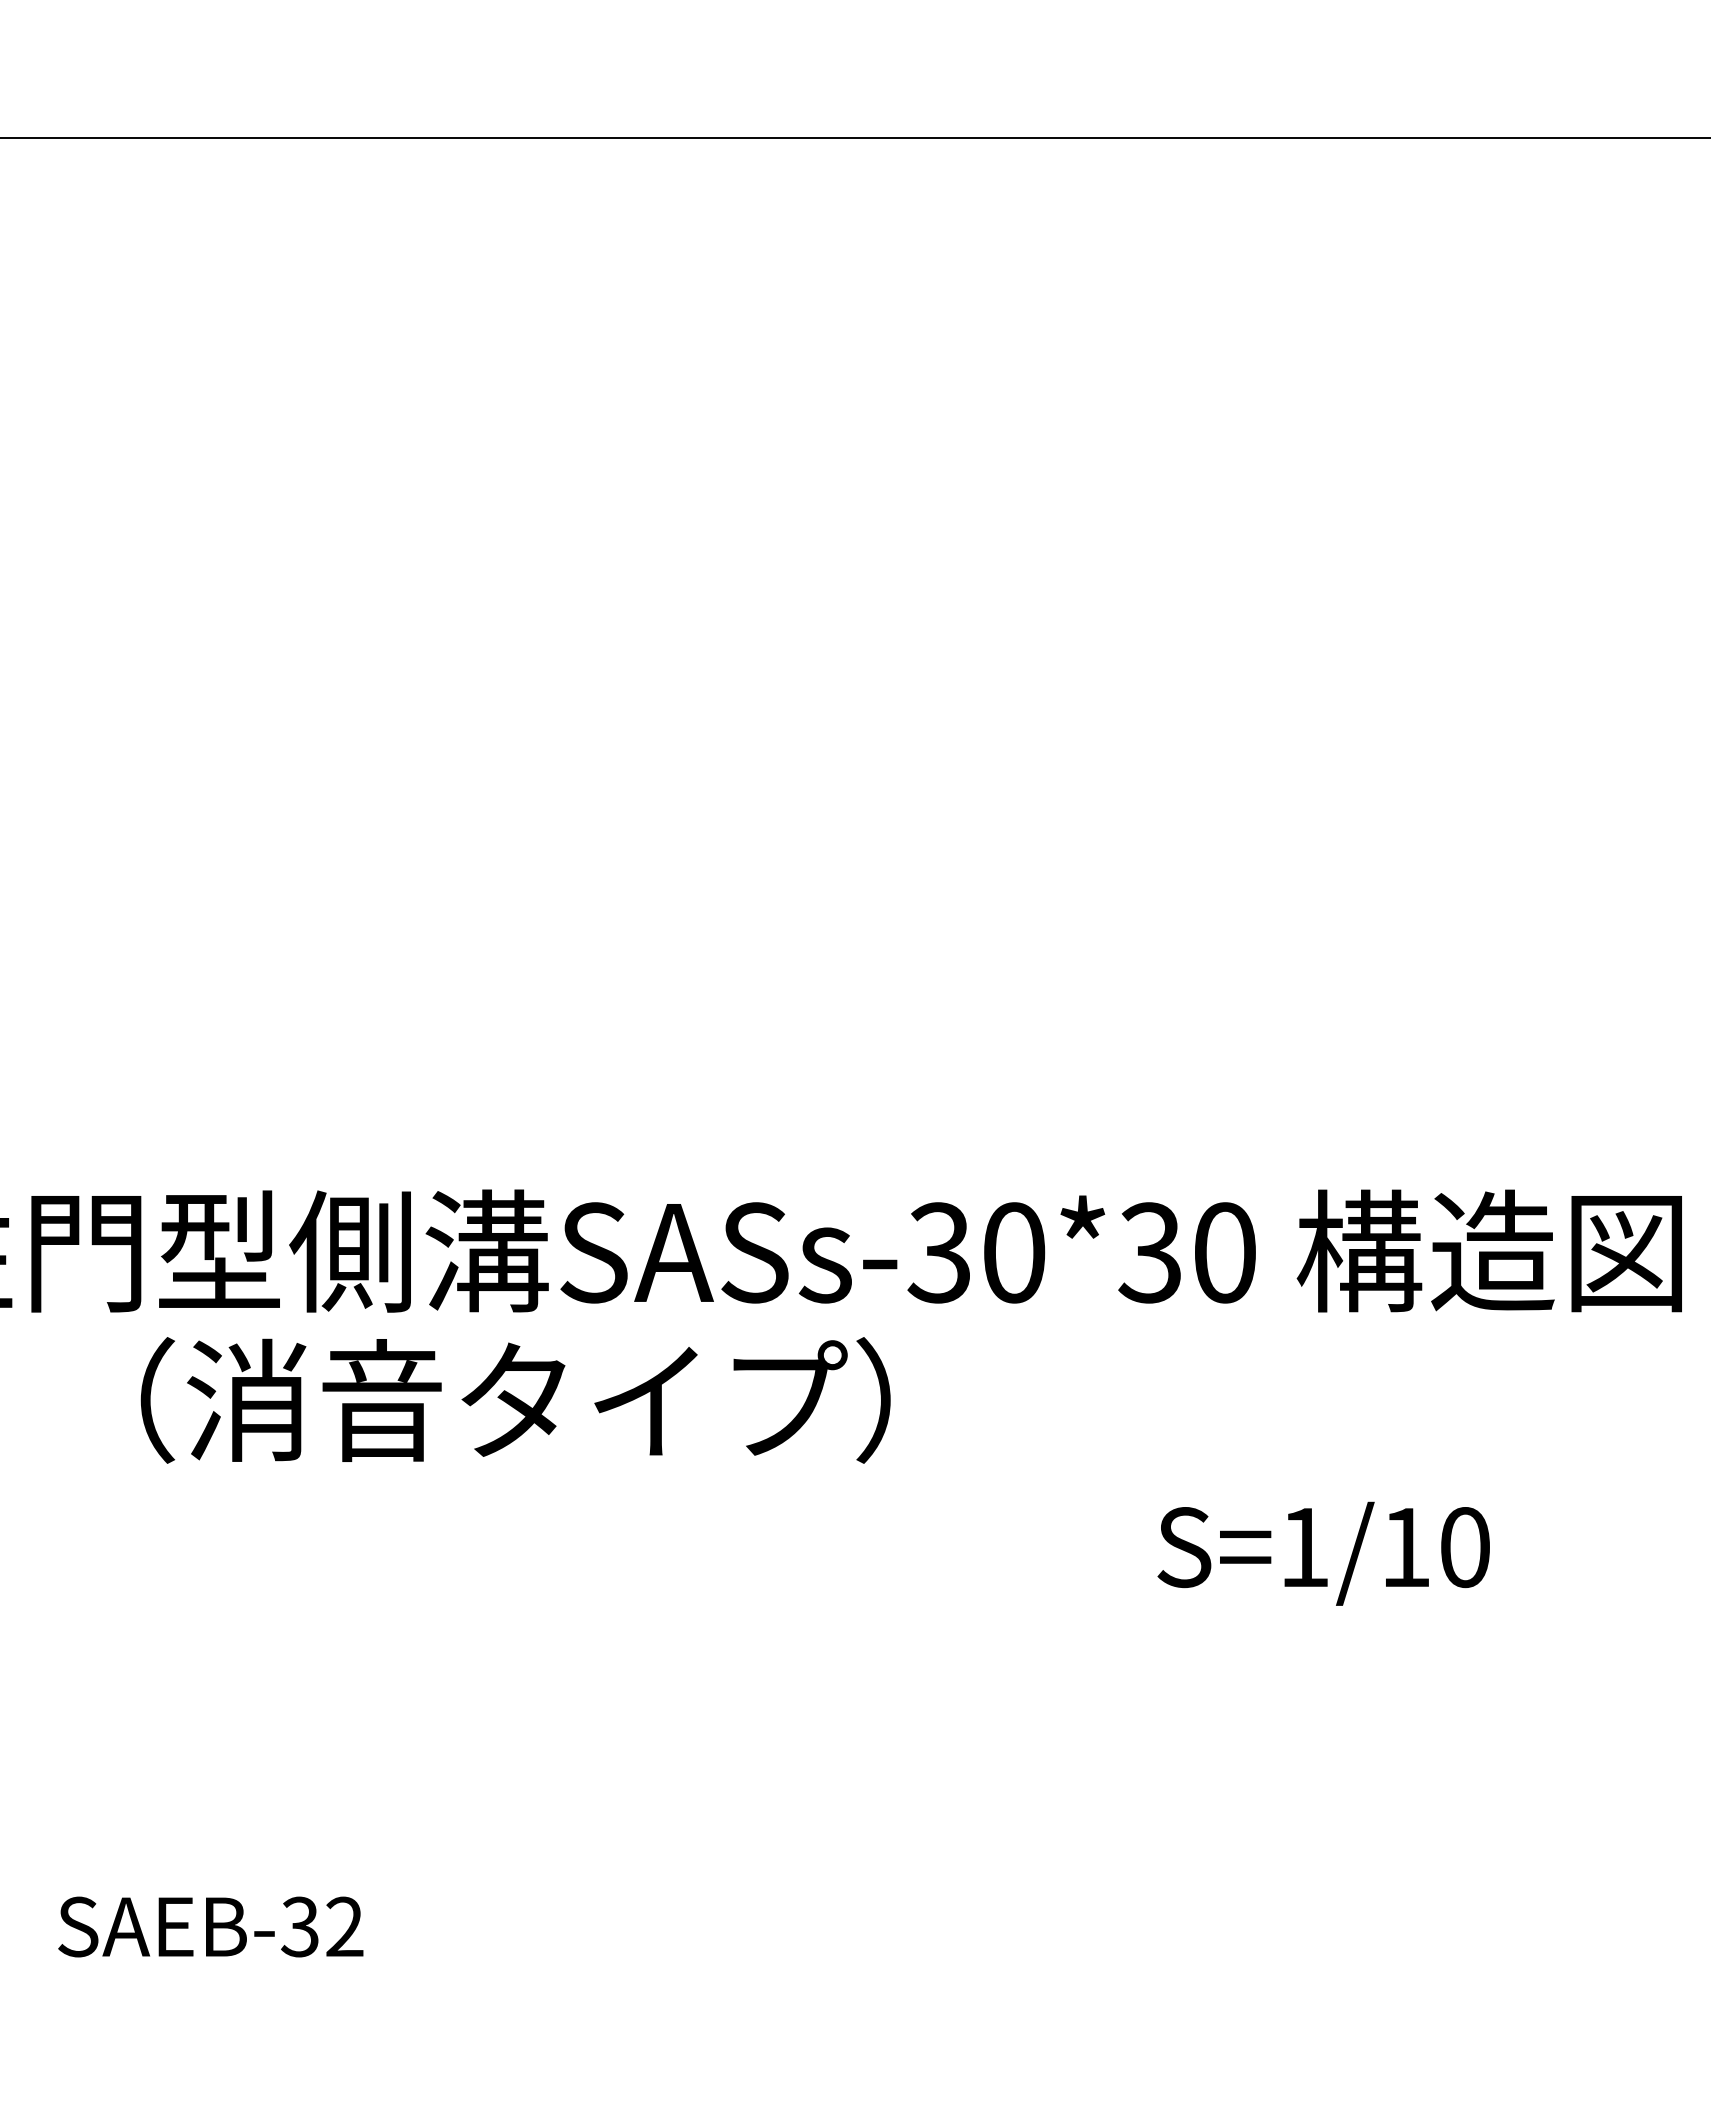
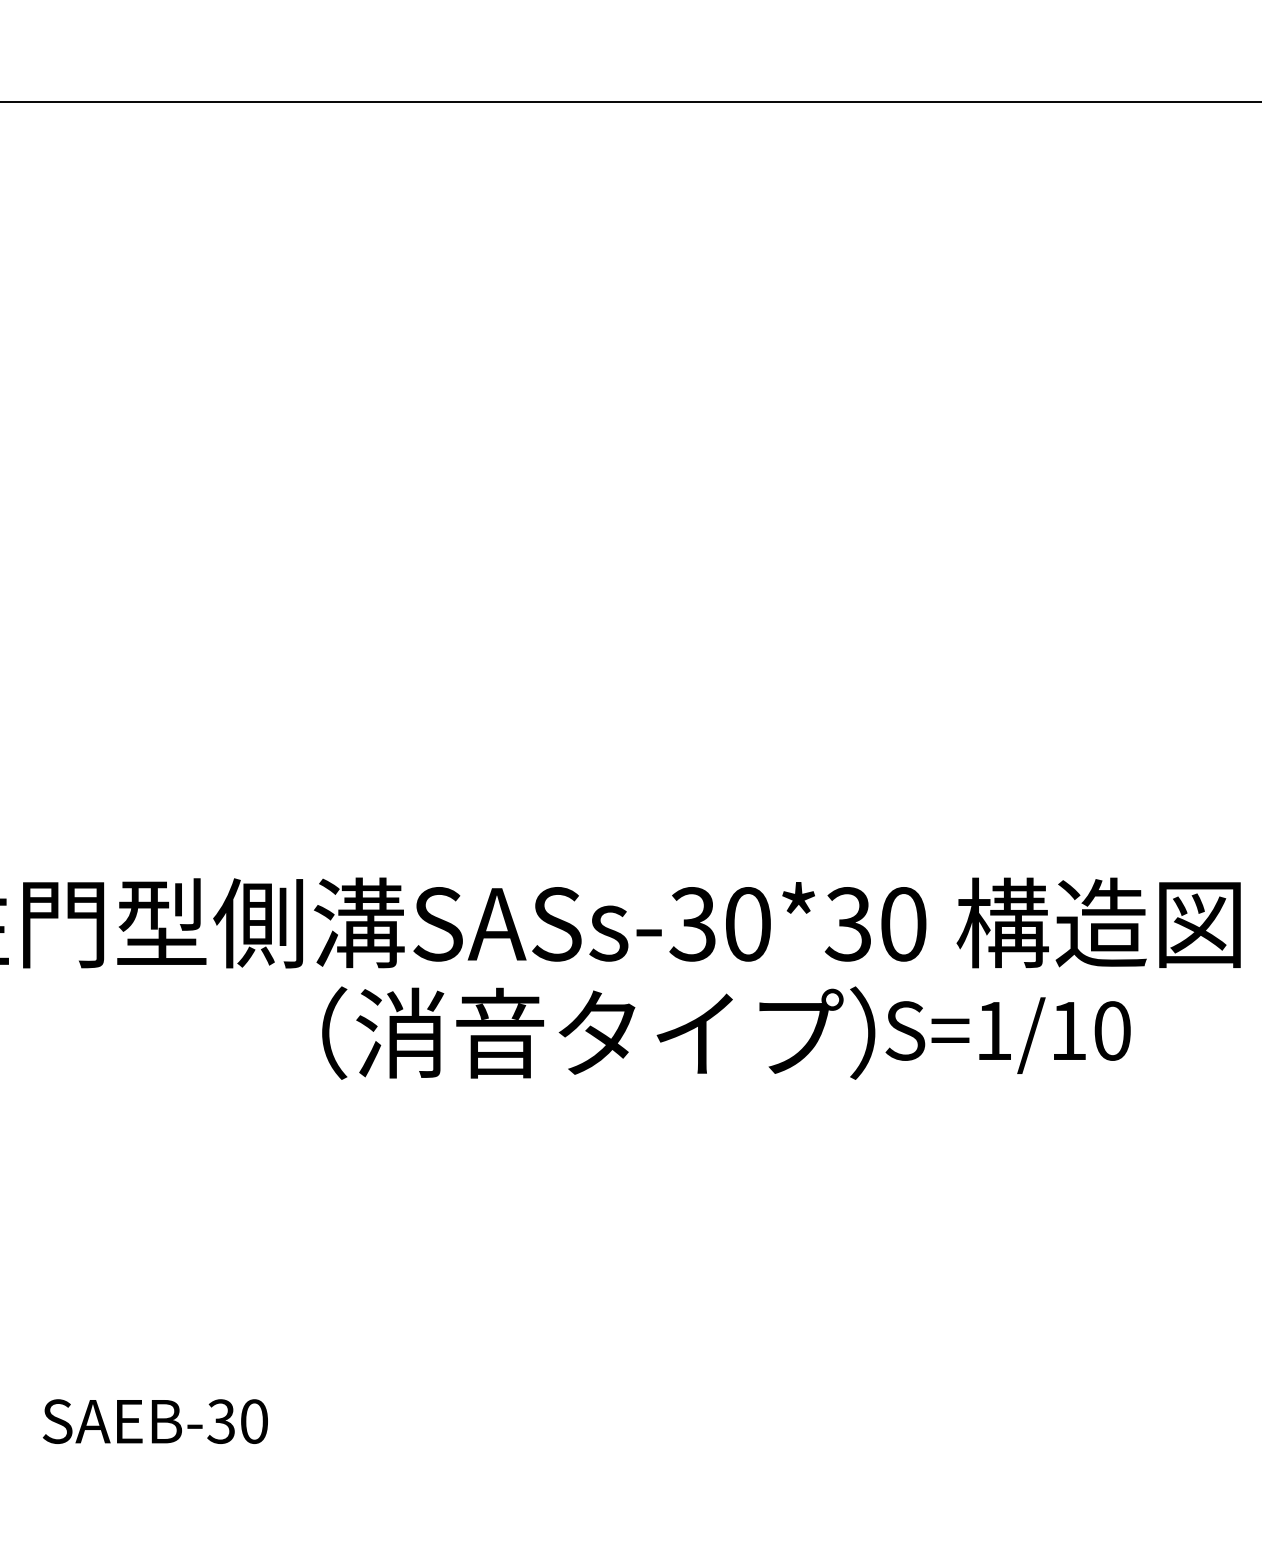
text: (515, 1400) -> (598, 1033), moved
text: (1323, 1553) -> (1007, 1035), moved
text: (344, 1926) -> (254, 1421), SAEB-32 -> SAEB-30

